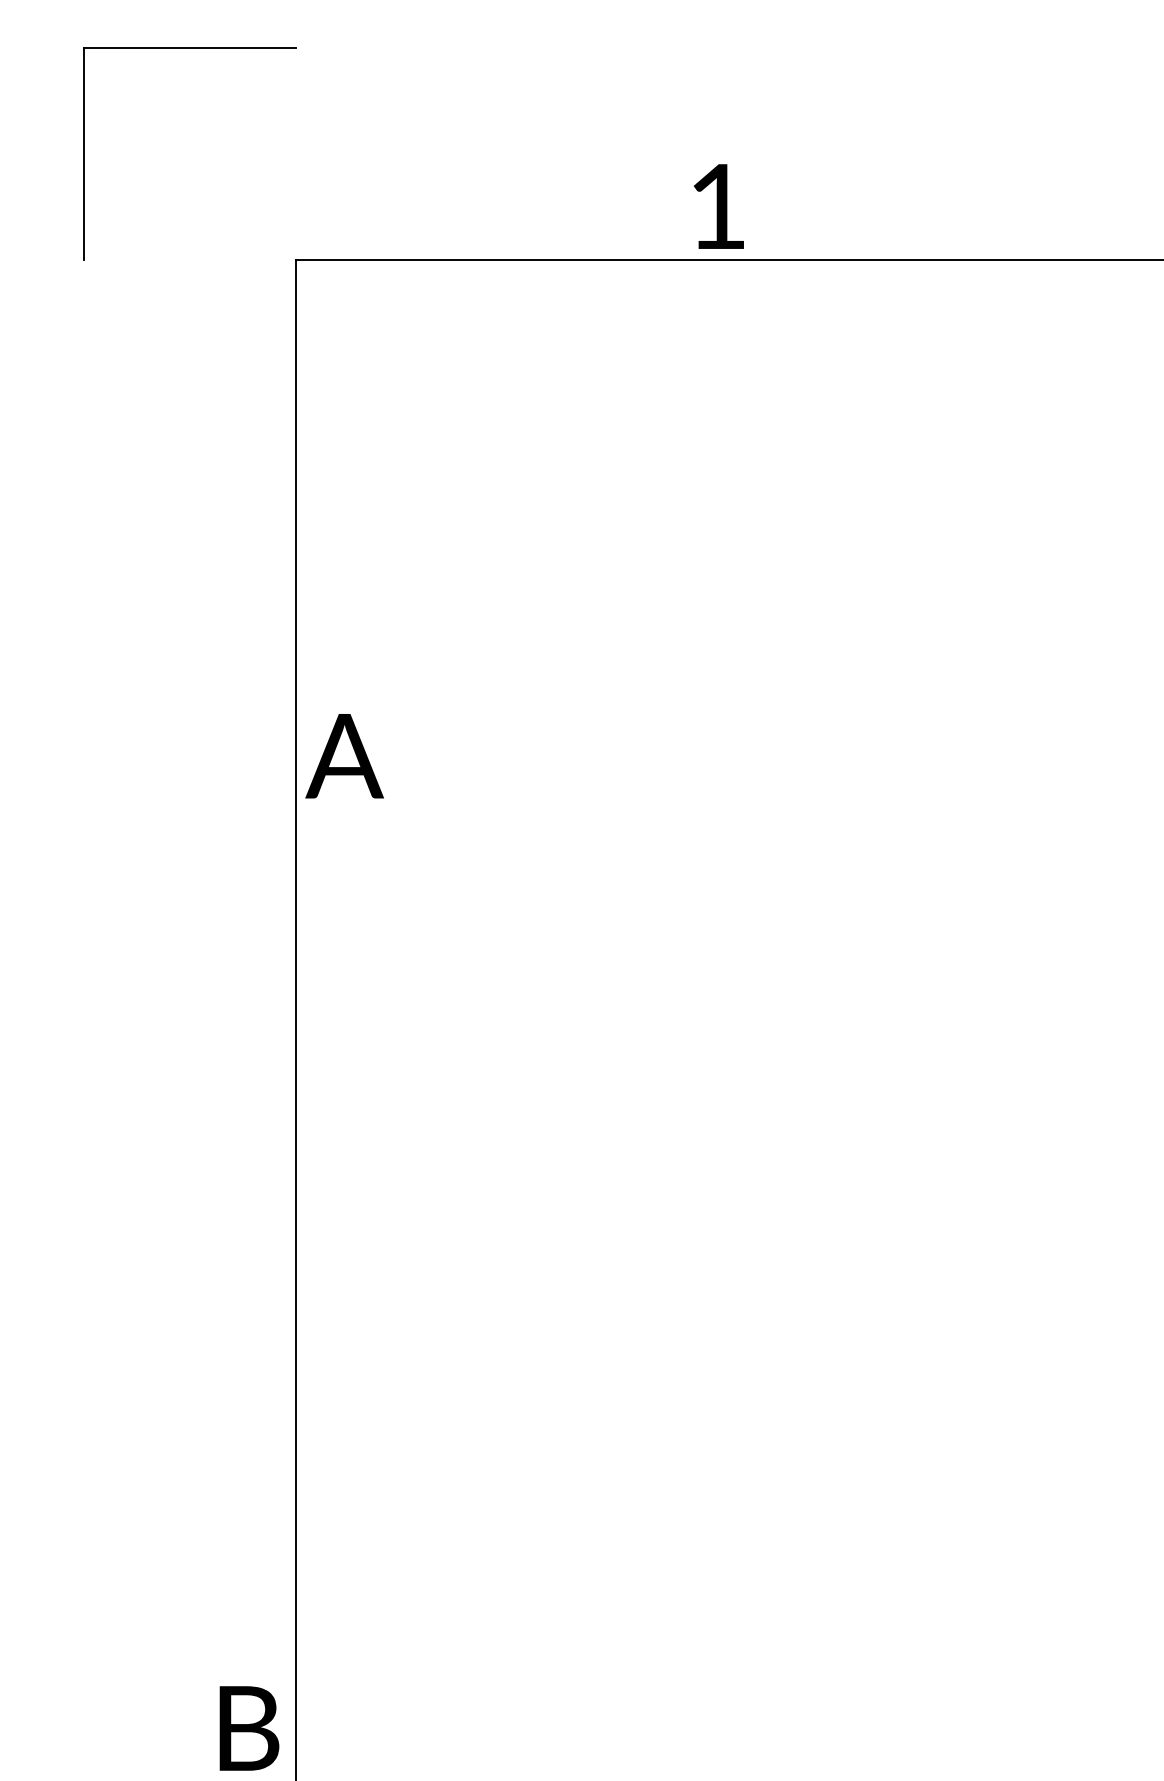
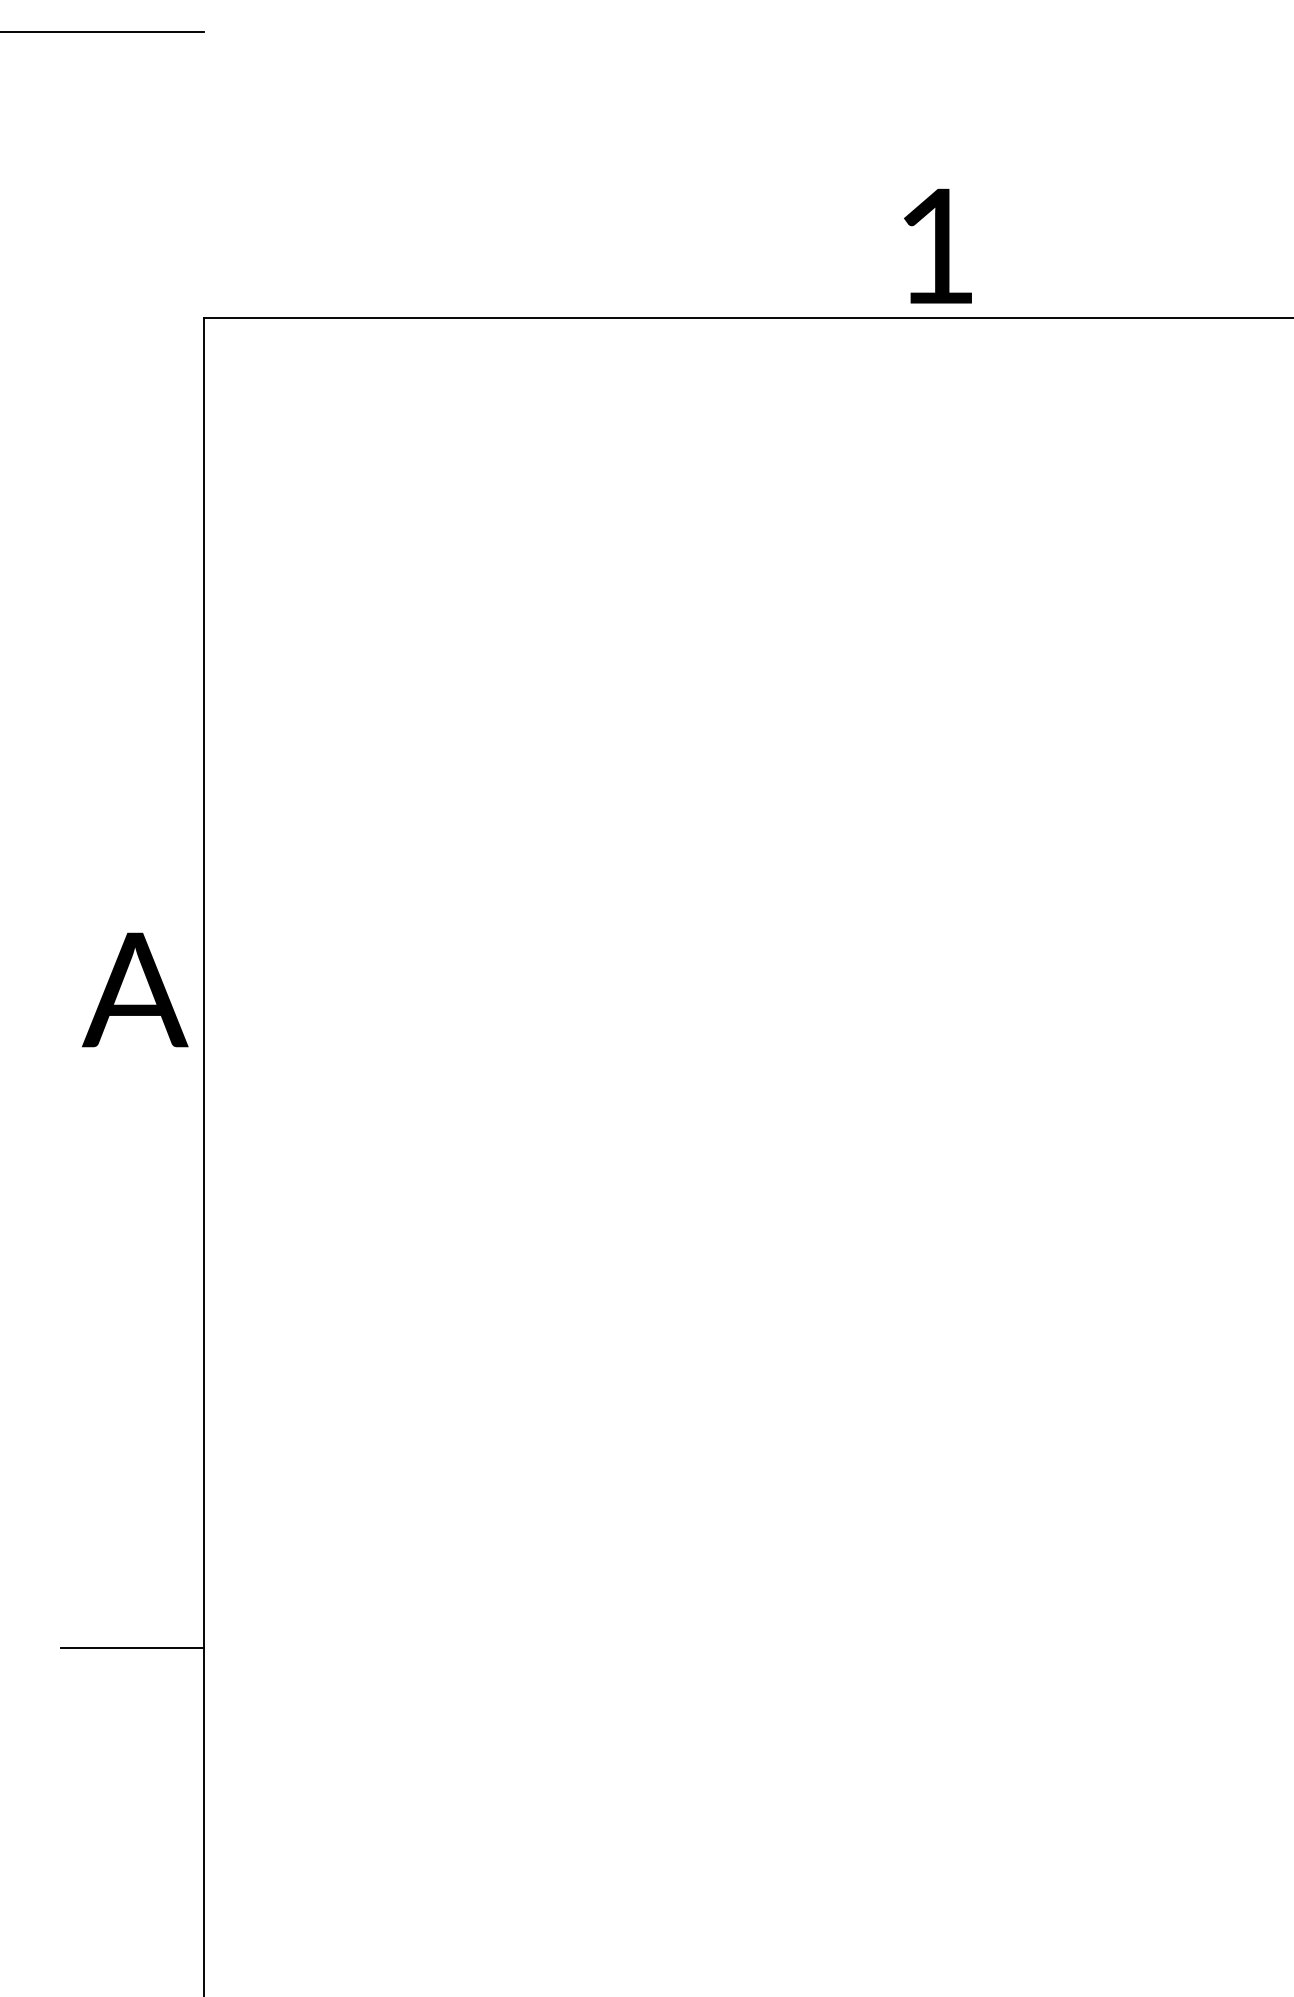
text: (718, 206) -> (937, 246), moved
text: (344, 756) -> (134, 990), moved
line: (242, 1242) -> (132, 1648), added

